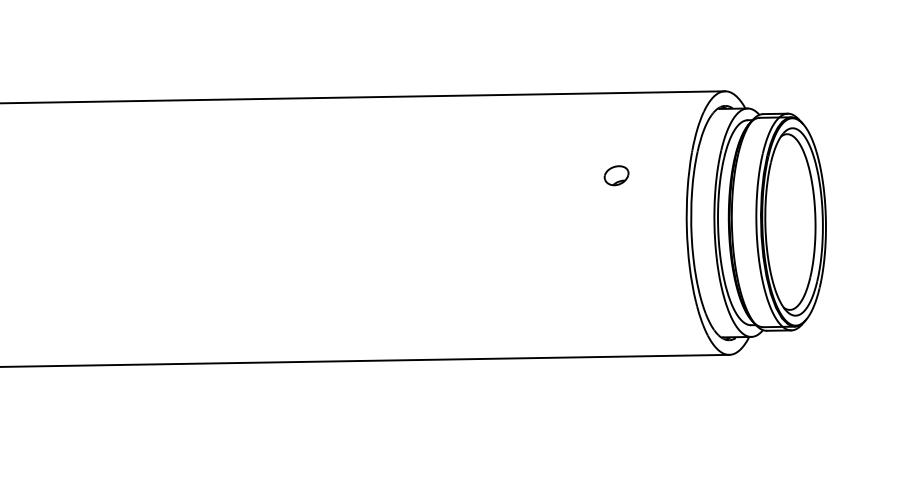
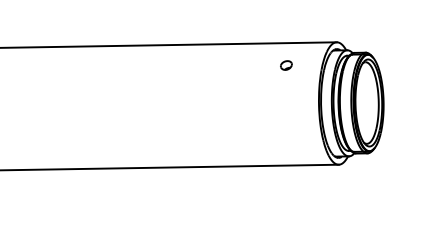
part: (616, 175) -> (286, 65), moved

